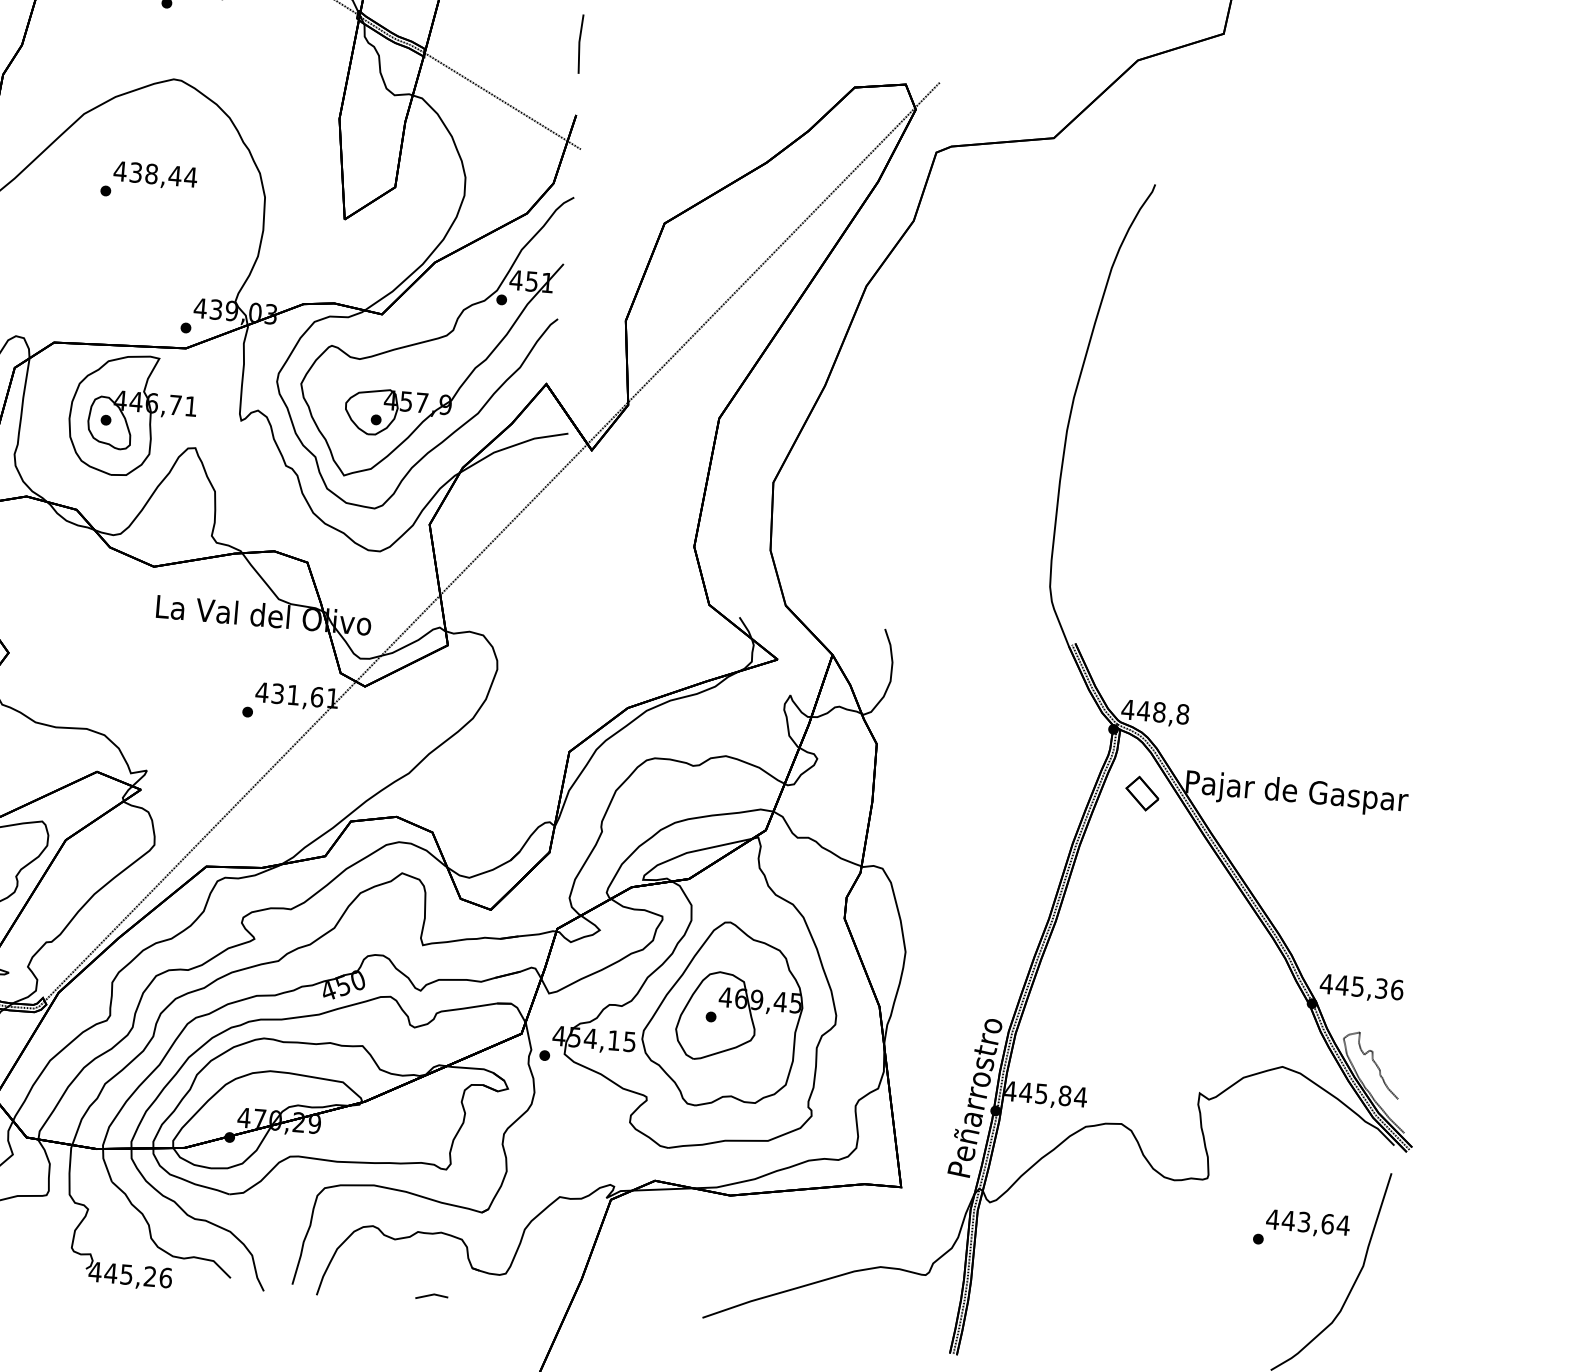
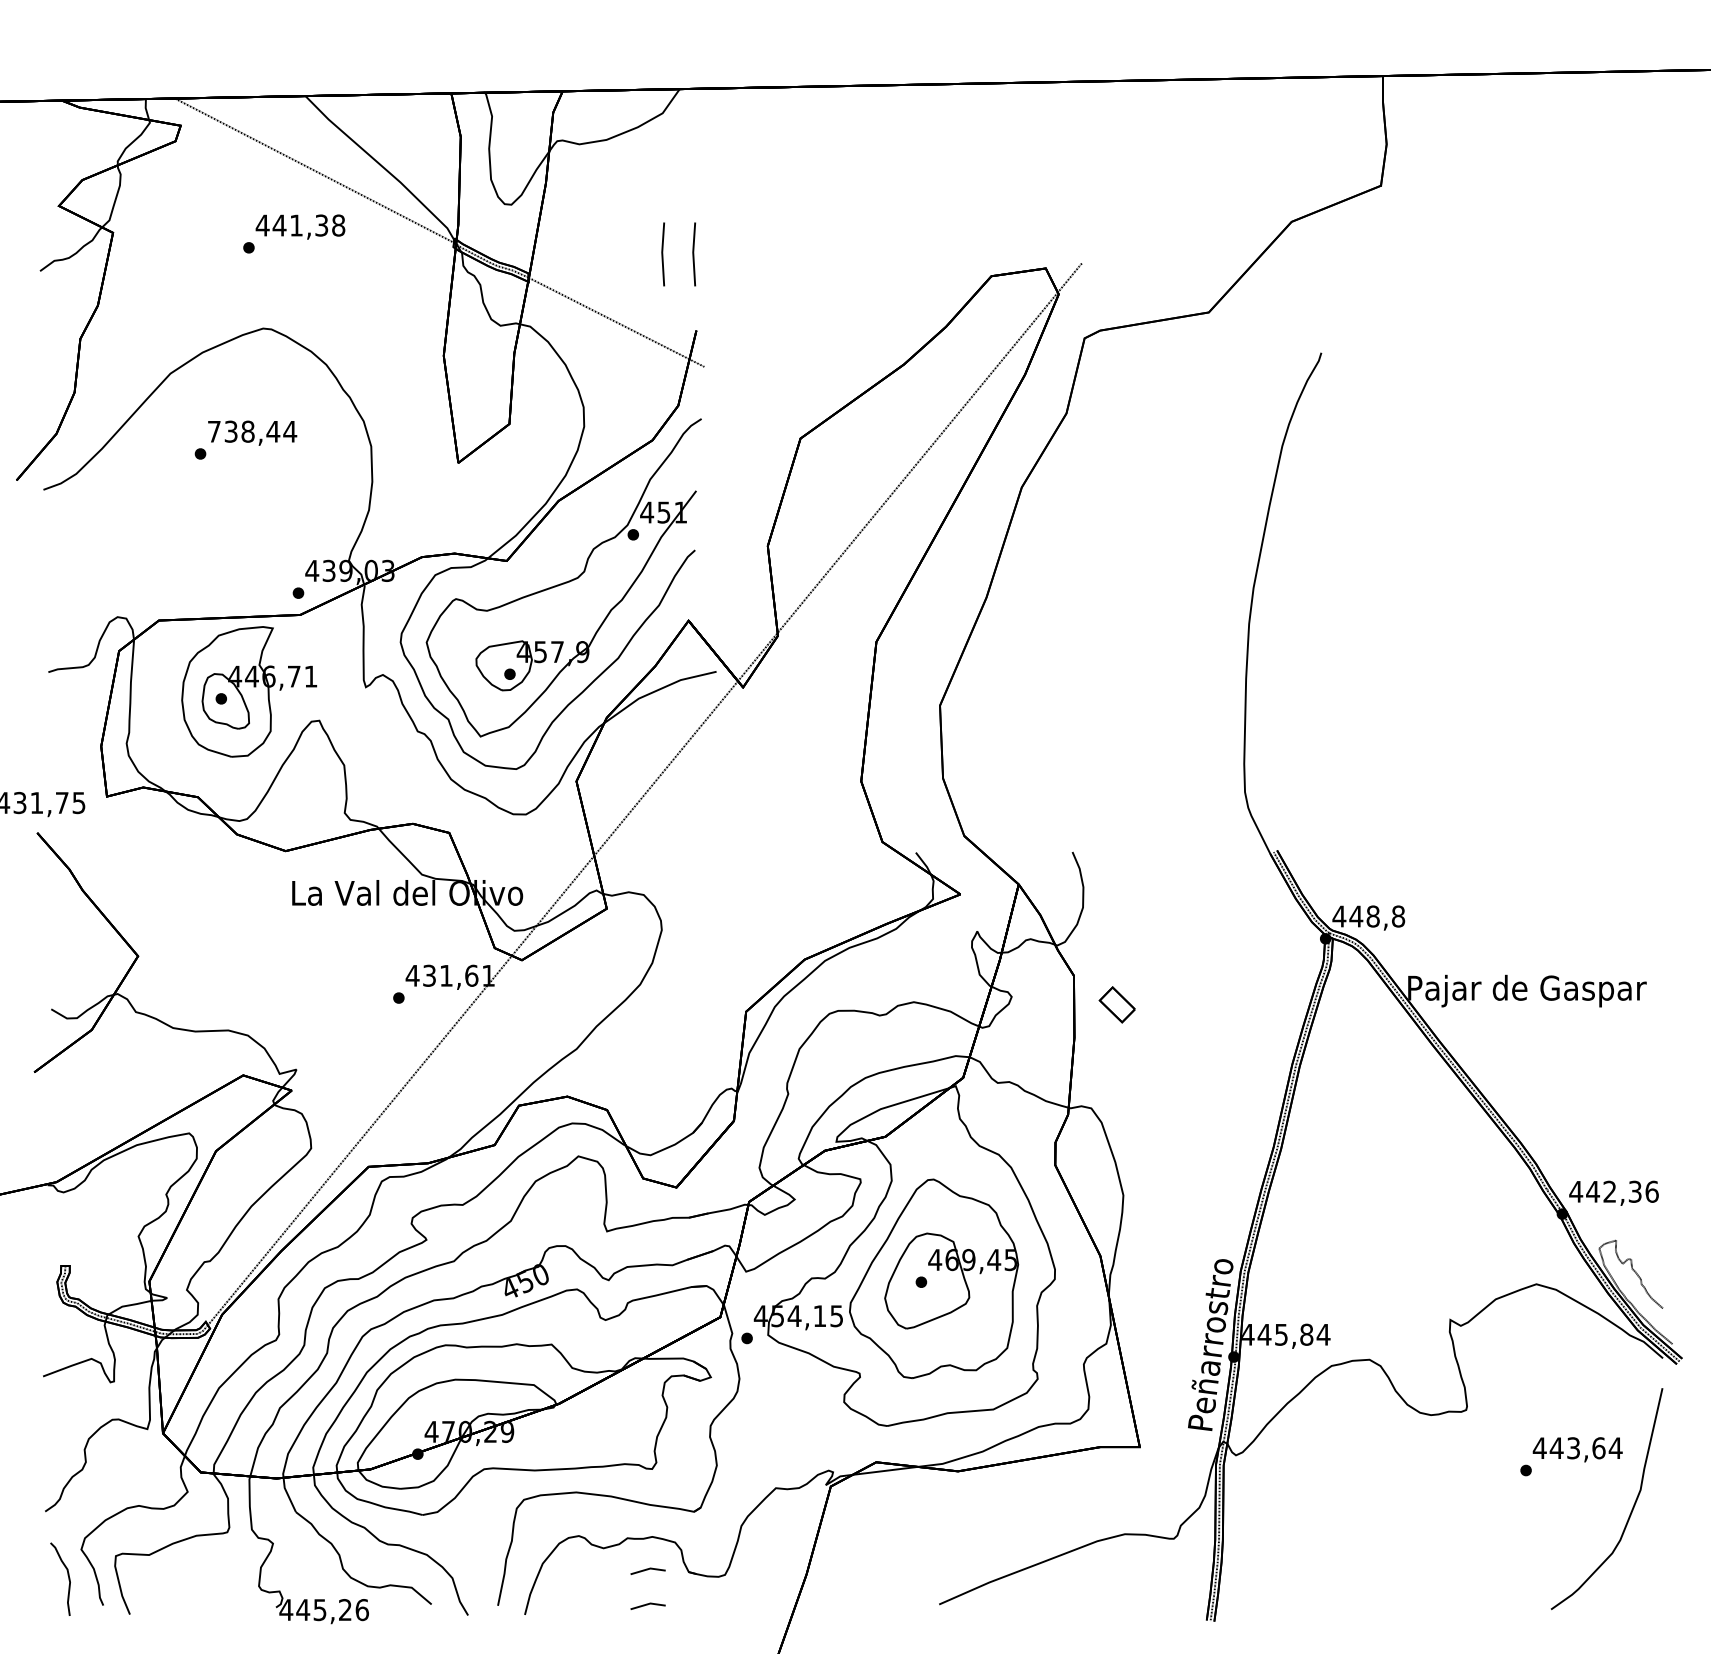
line: (551, 41) -> (663, 254), added
text: (120, 171) -> (214, 431), 438,44 -> 738,44
part: (1141, 793) -> (1116, 1004), moved
text: (1357, 986) -> (1609, 1191), 445,36 -> 442,36
line: (434, 1263) -> (647, 1570), added

